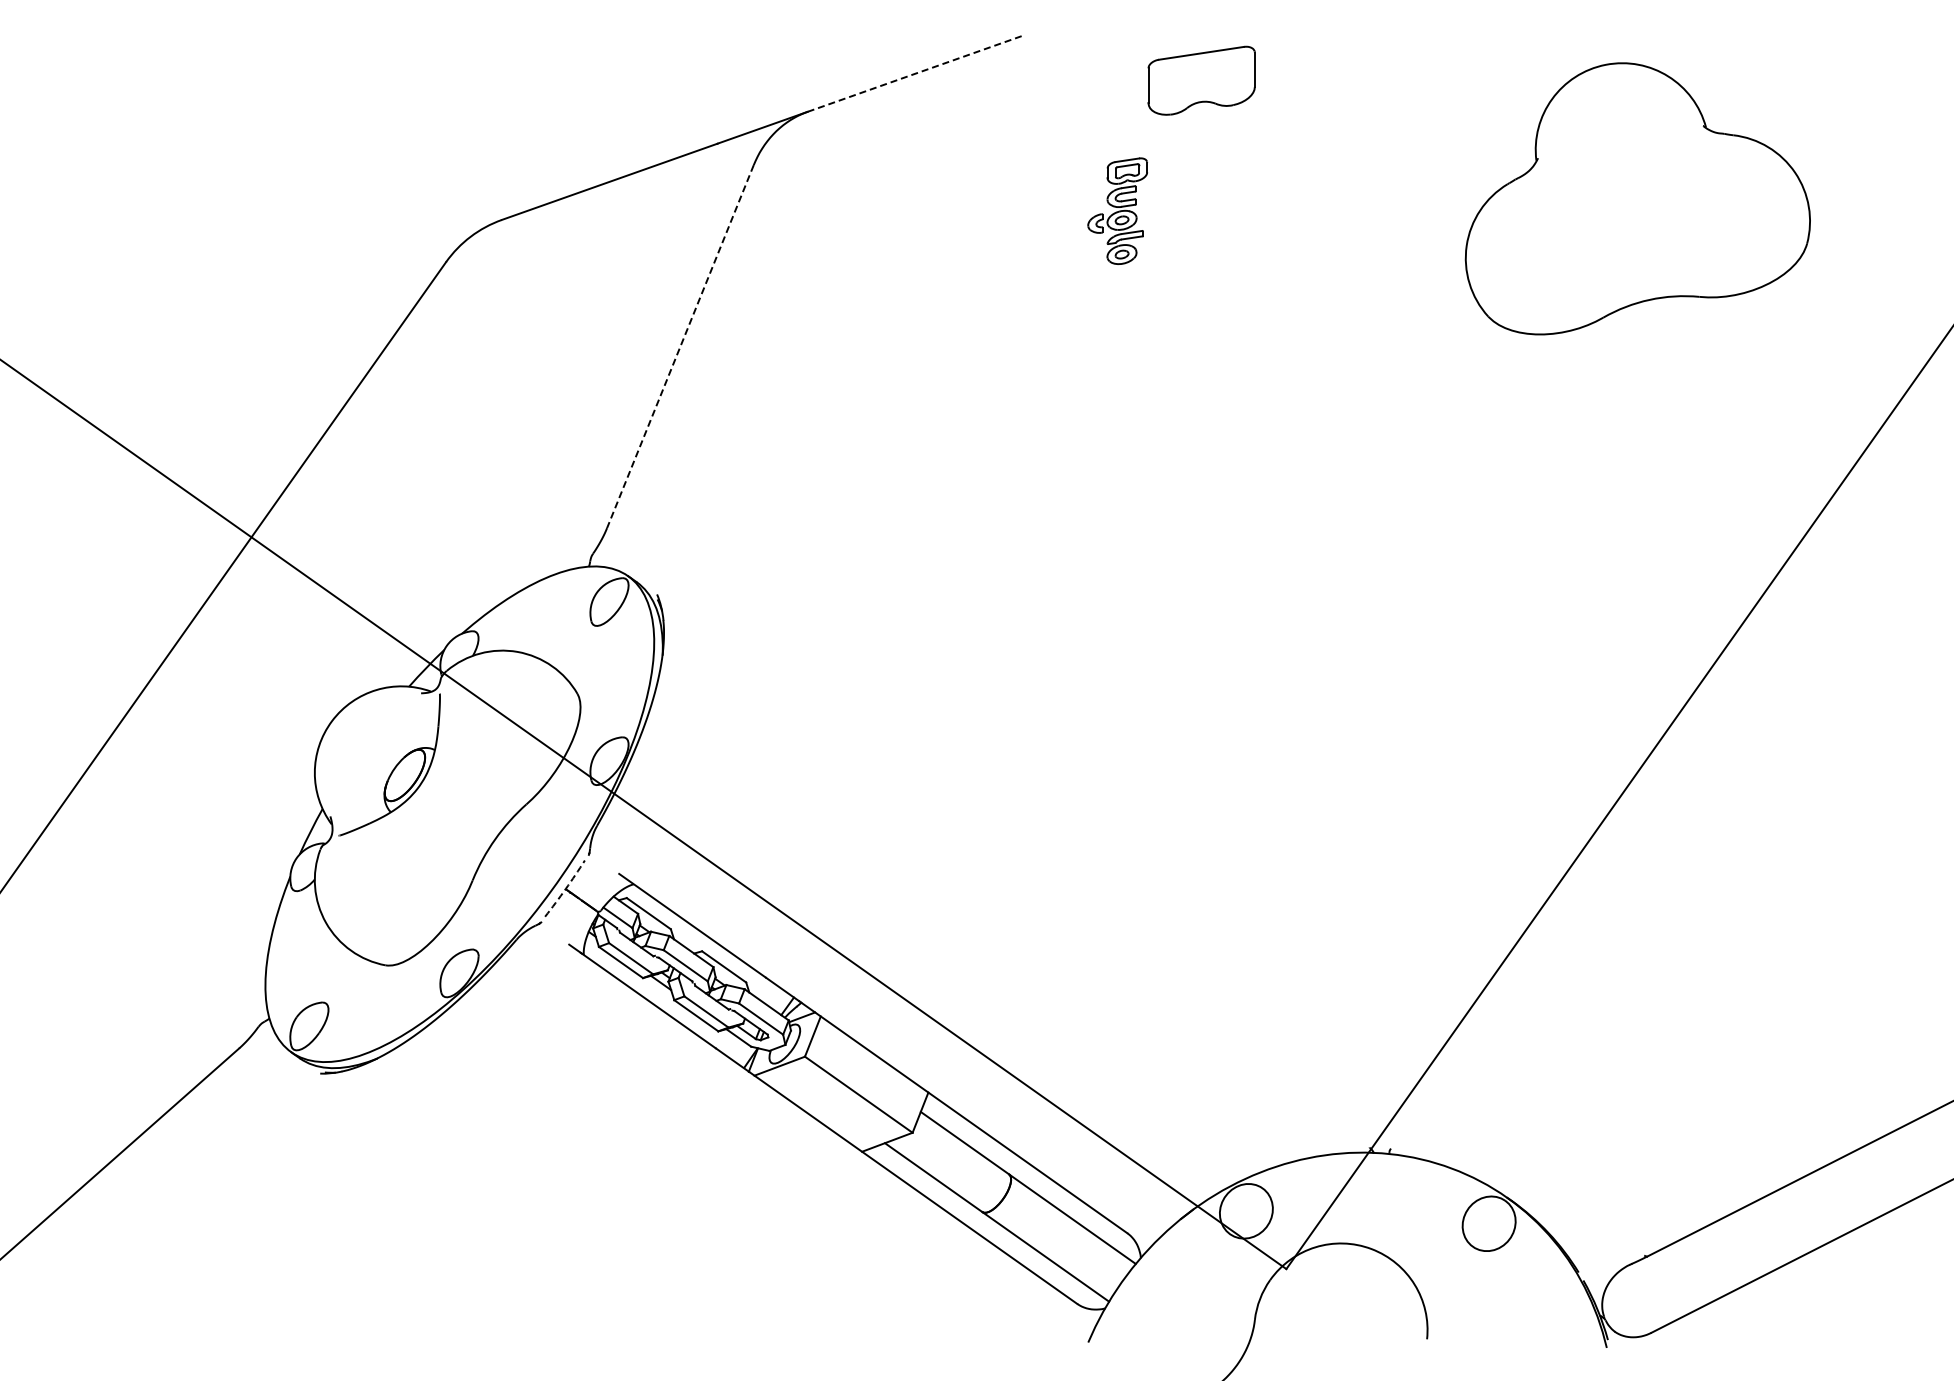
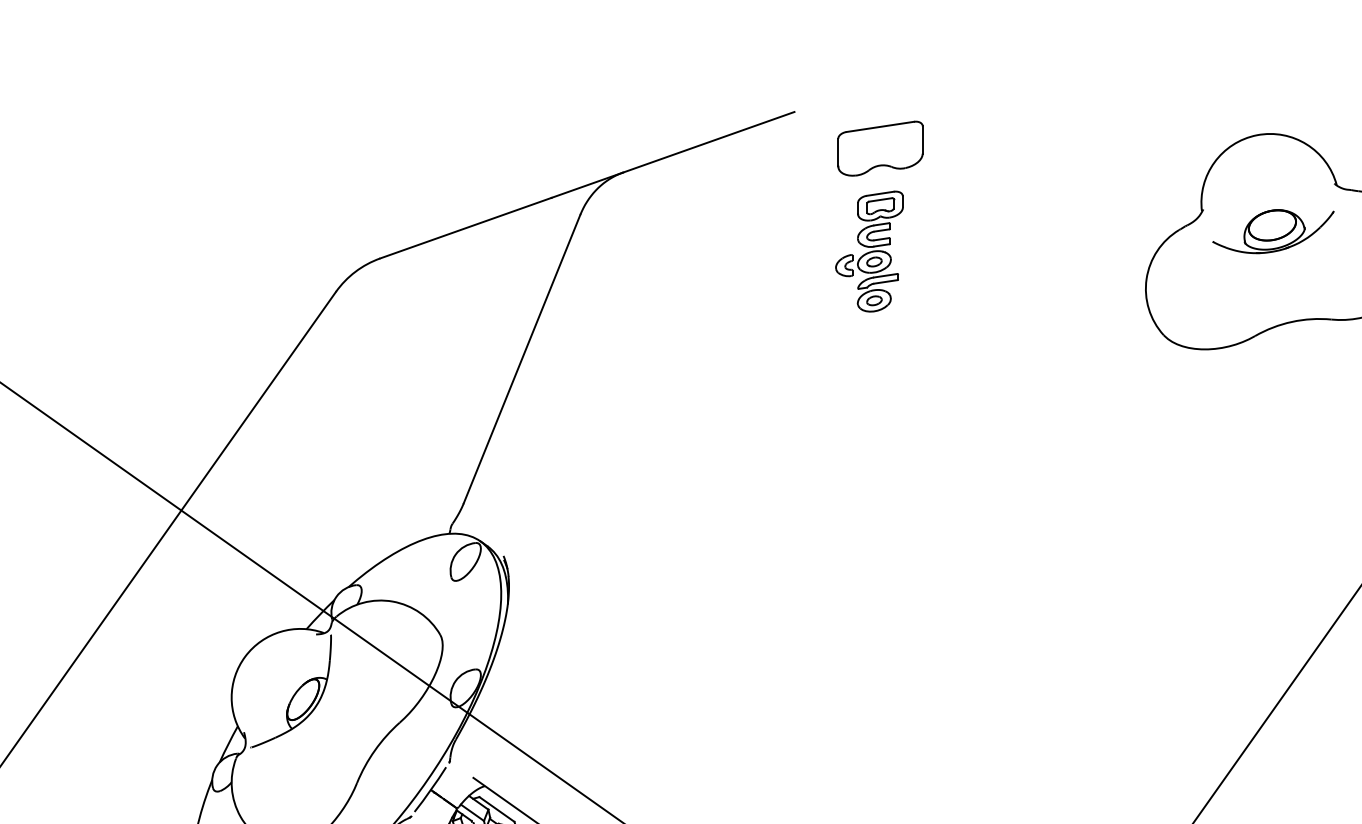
line: (915, 73) -> (708, 142), dashed -> solid
part: (1201, 80) -> (880, 148), moved
part: (1626, 186) -> (1273, 231), added
part: (1117, 210) -> (869, 250), size x1.43
line: (680, 346) -> (522, 358), dashed -> solid
arc: (565, 889) -> (430, 790), dashed -> solid

